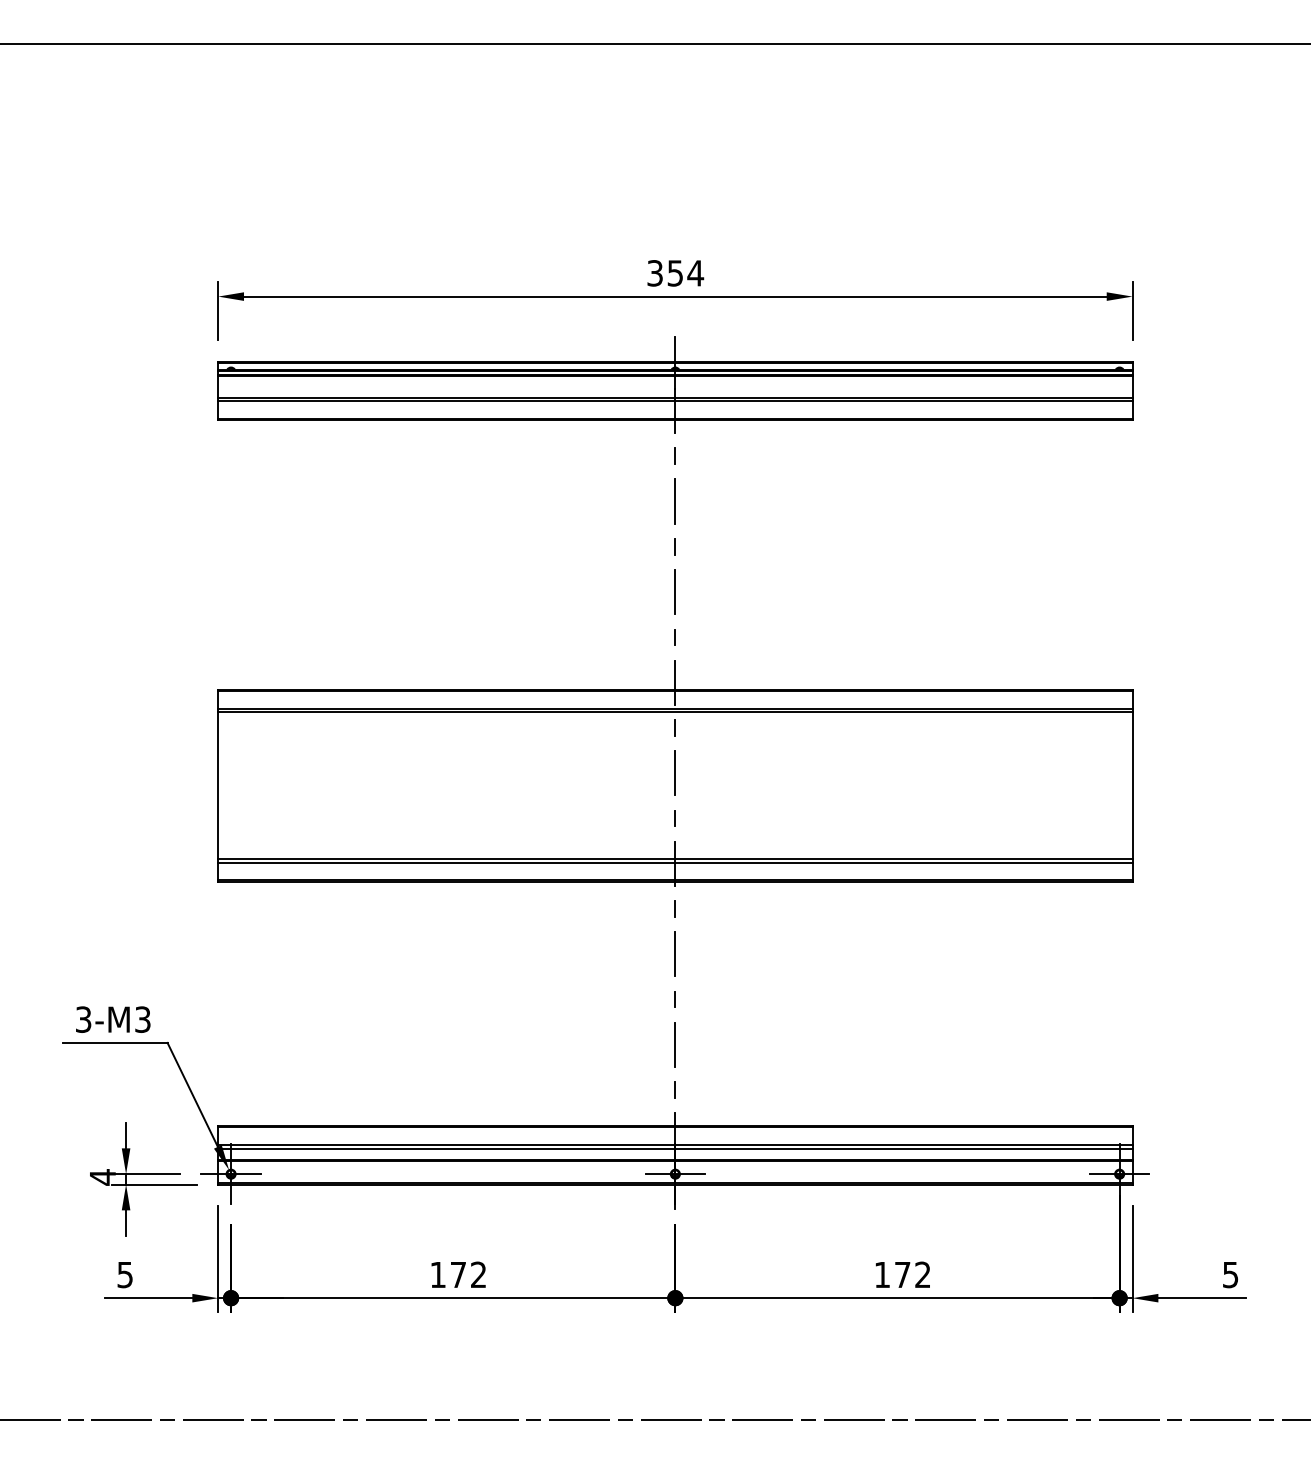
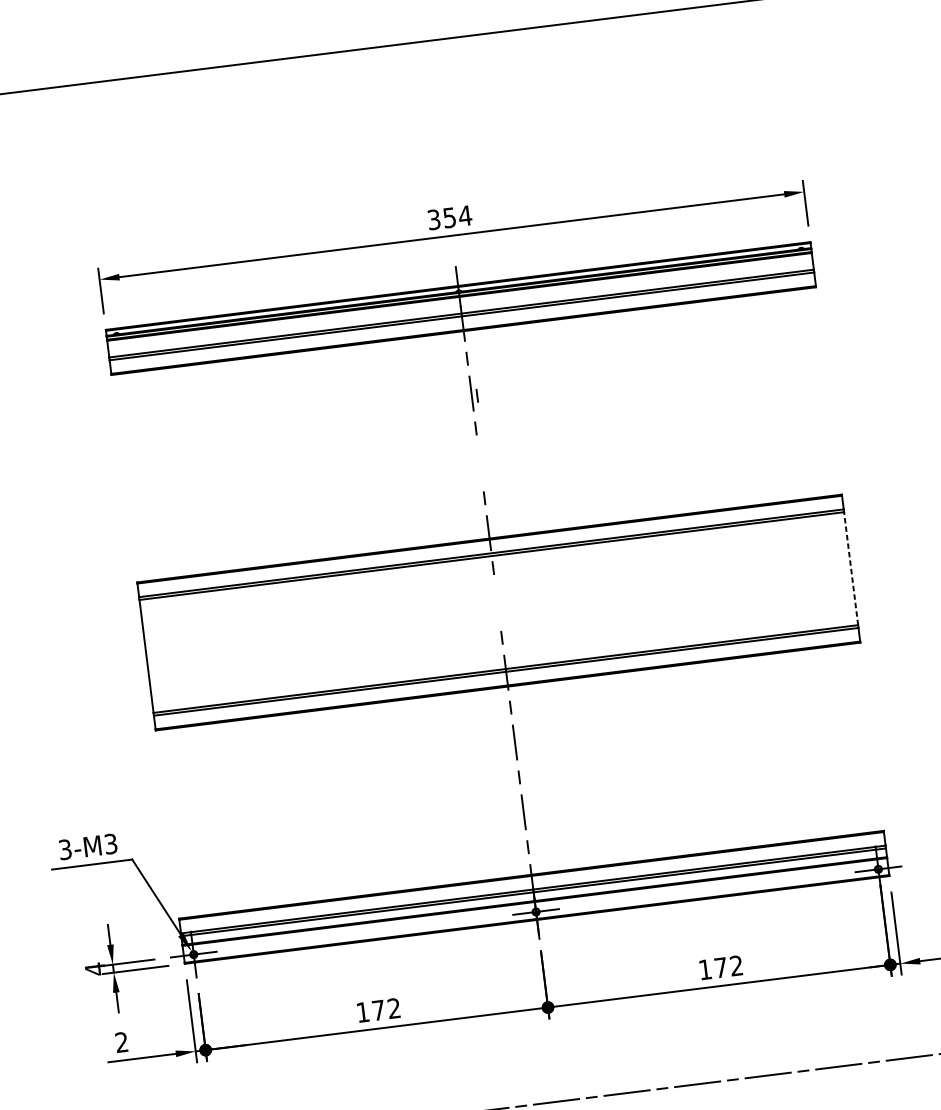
line: (681, 504) -> (476, 395), added
line: (675, 592) -> (480, 463), removed
line: (675, 773) -> (497, 603), removed
line: (1132, 785) -> (851, 568), solid -> dashed
text: (124, 1274) -> (121, 1042), 5 -> 2

